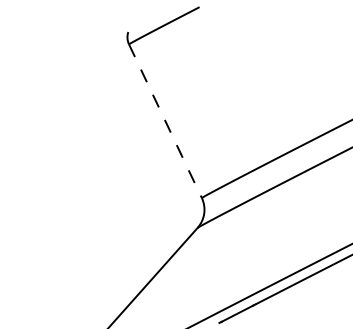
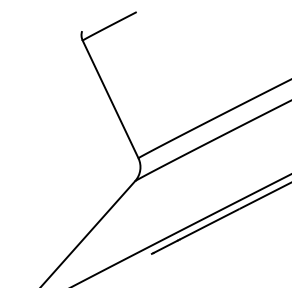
line: (165, 121) -> (110, 99), dashed -> solid

